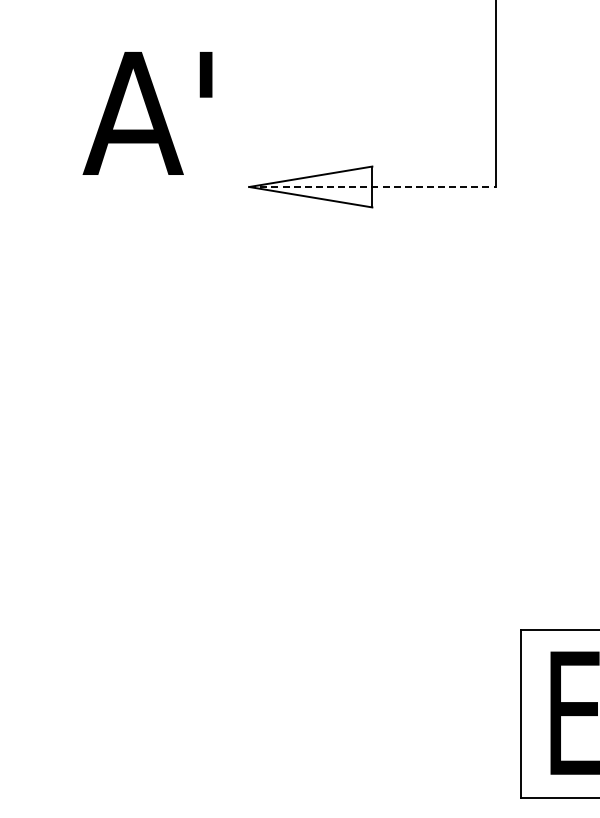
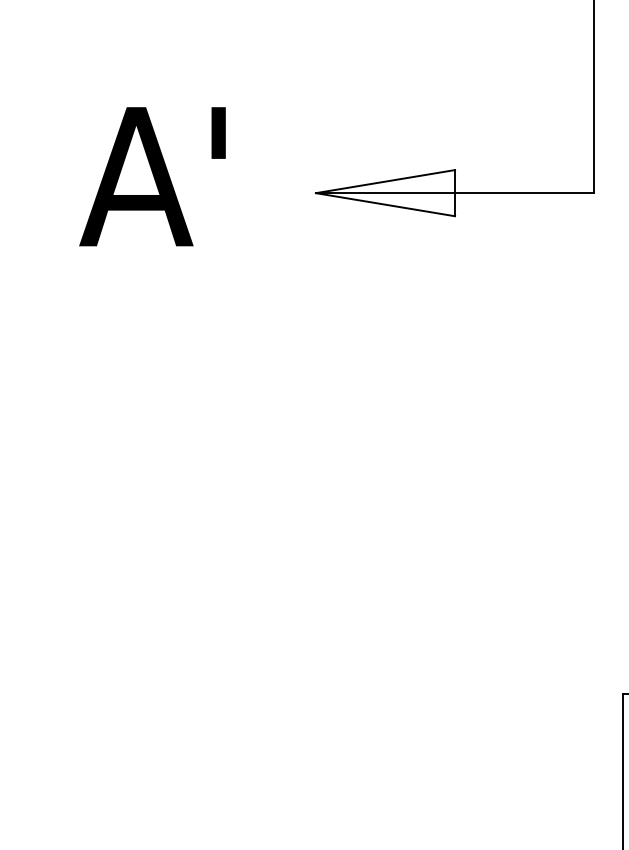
text: (147, 113) -> (152, 176), moved
line: (372, 187) -> (455, 193), dashed -> solid

